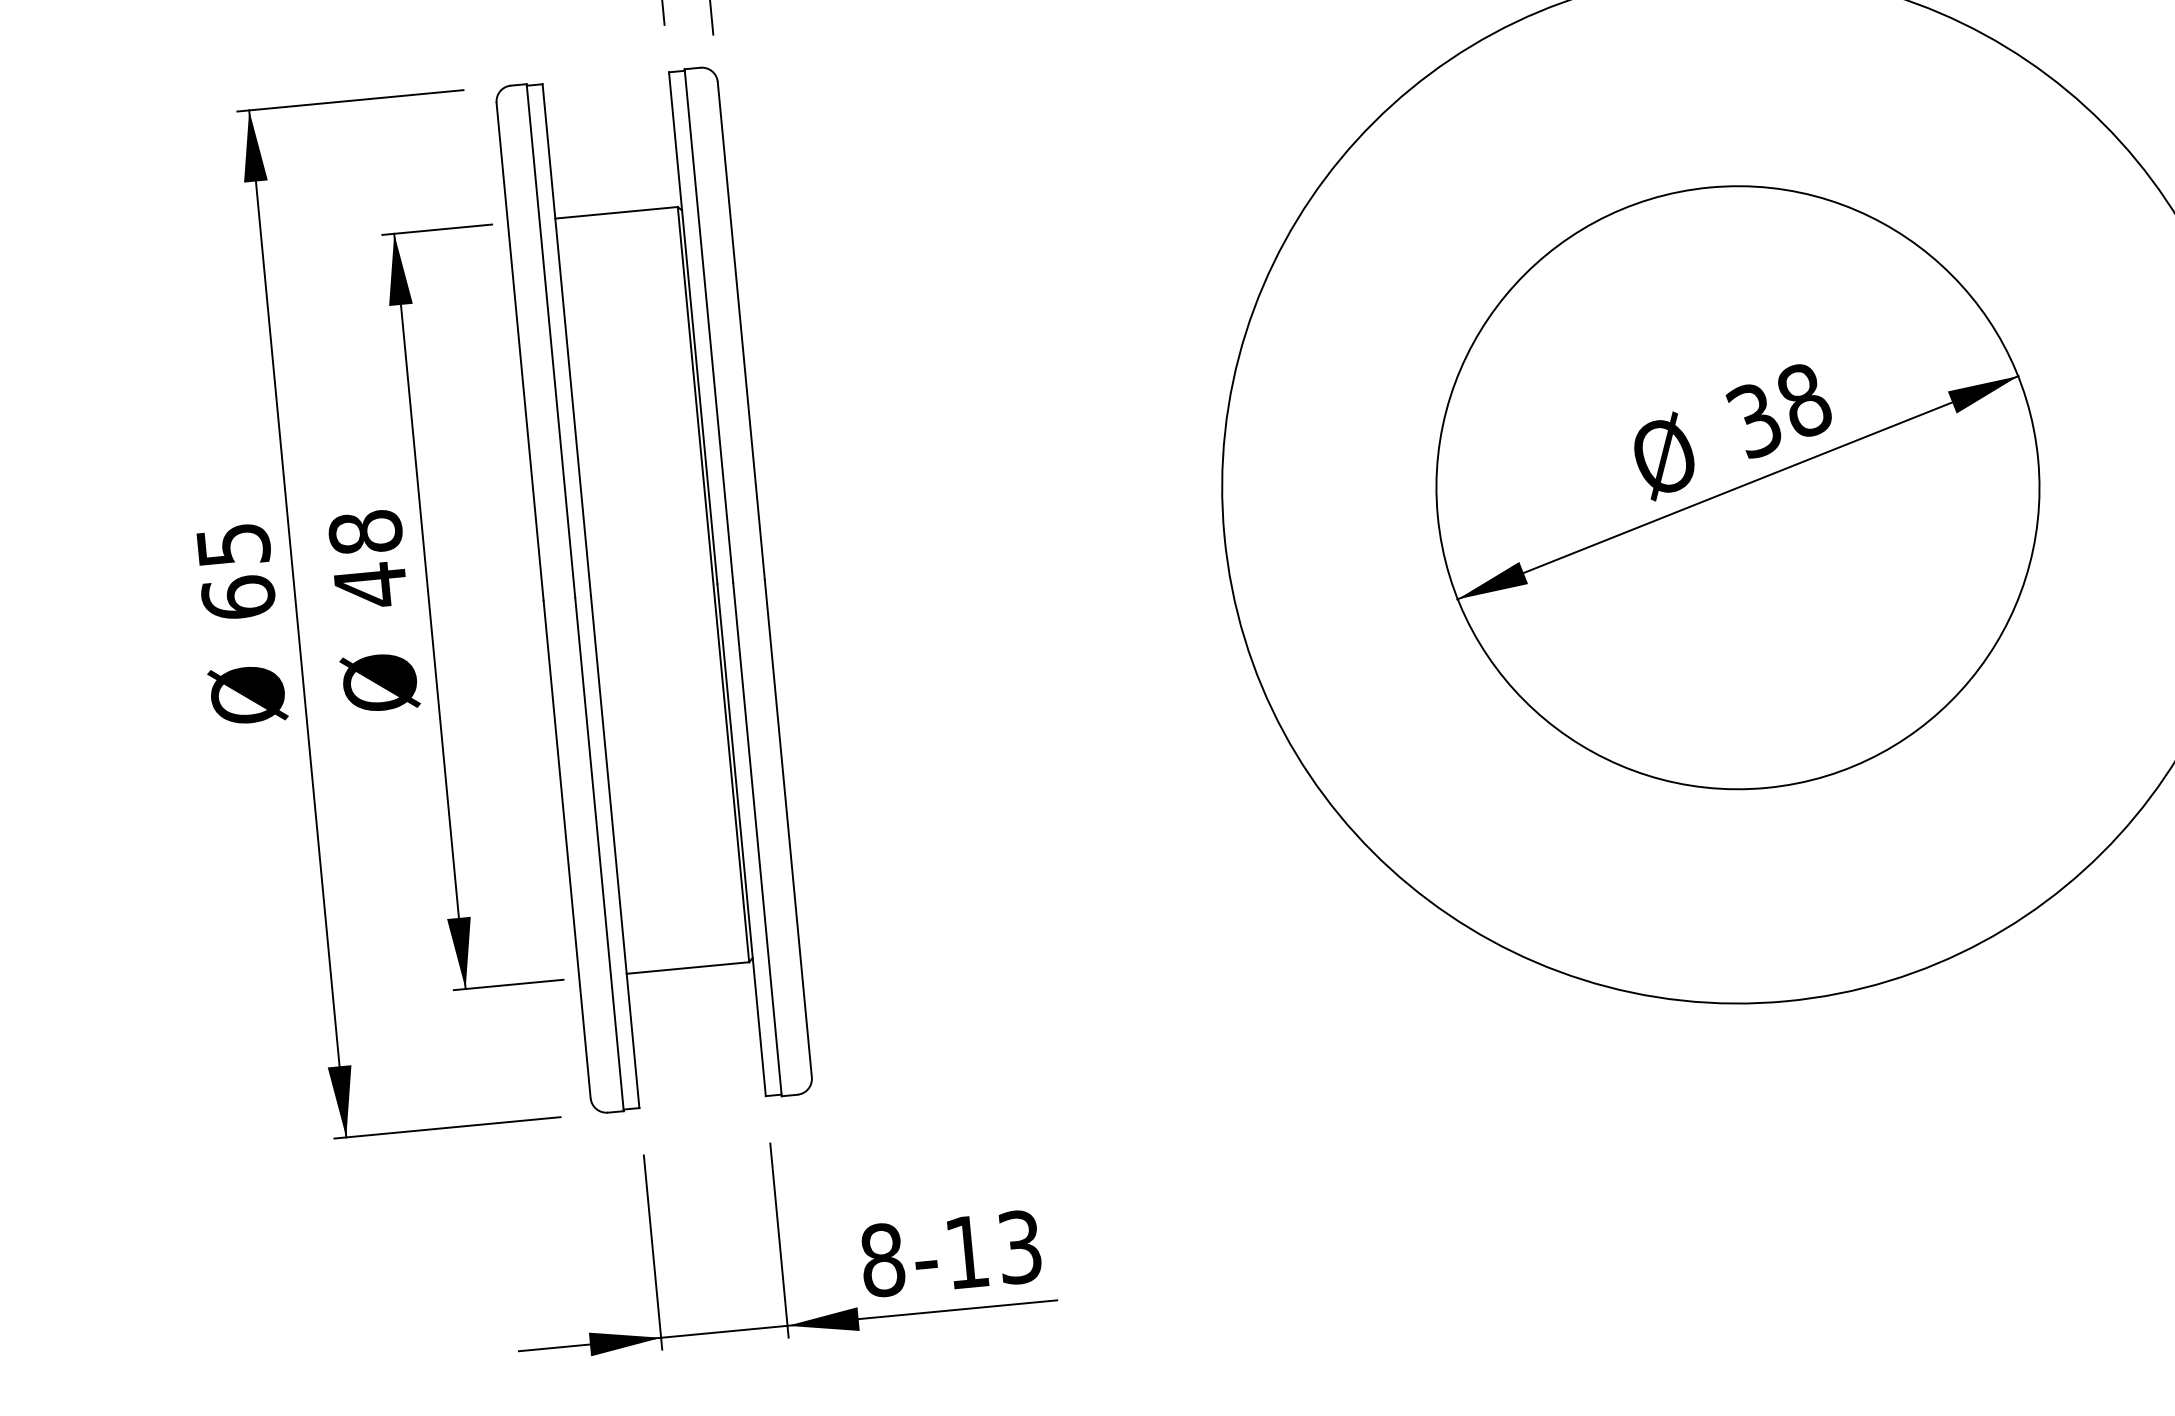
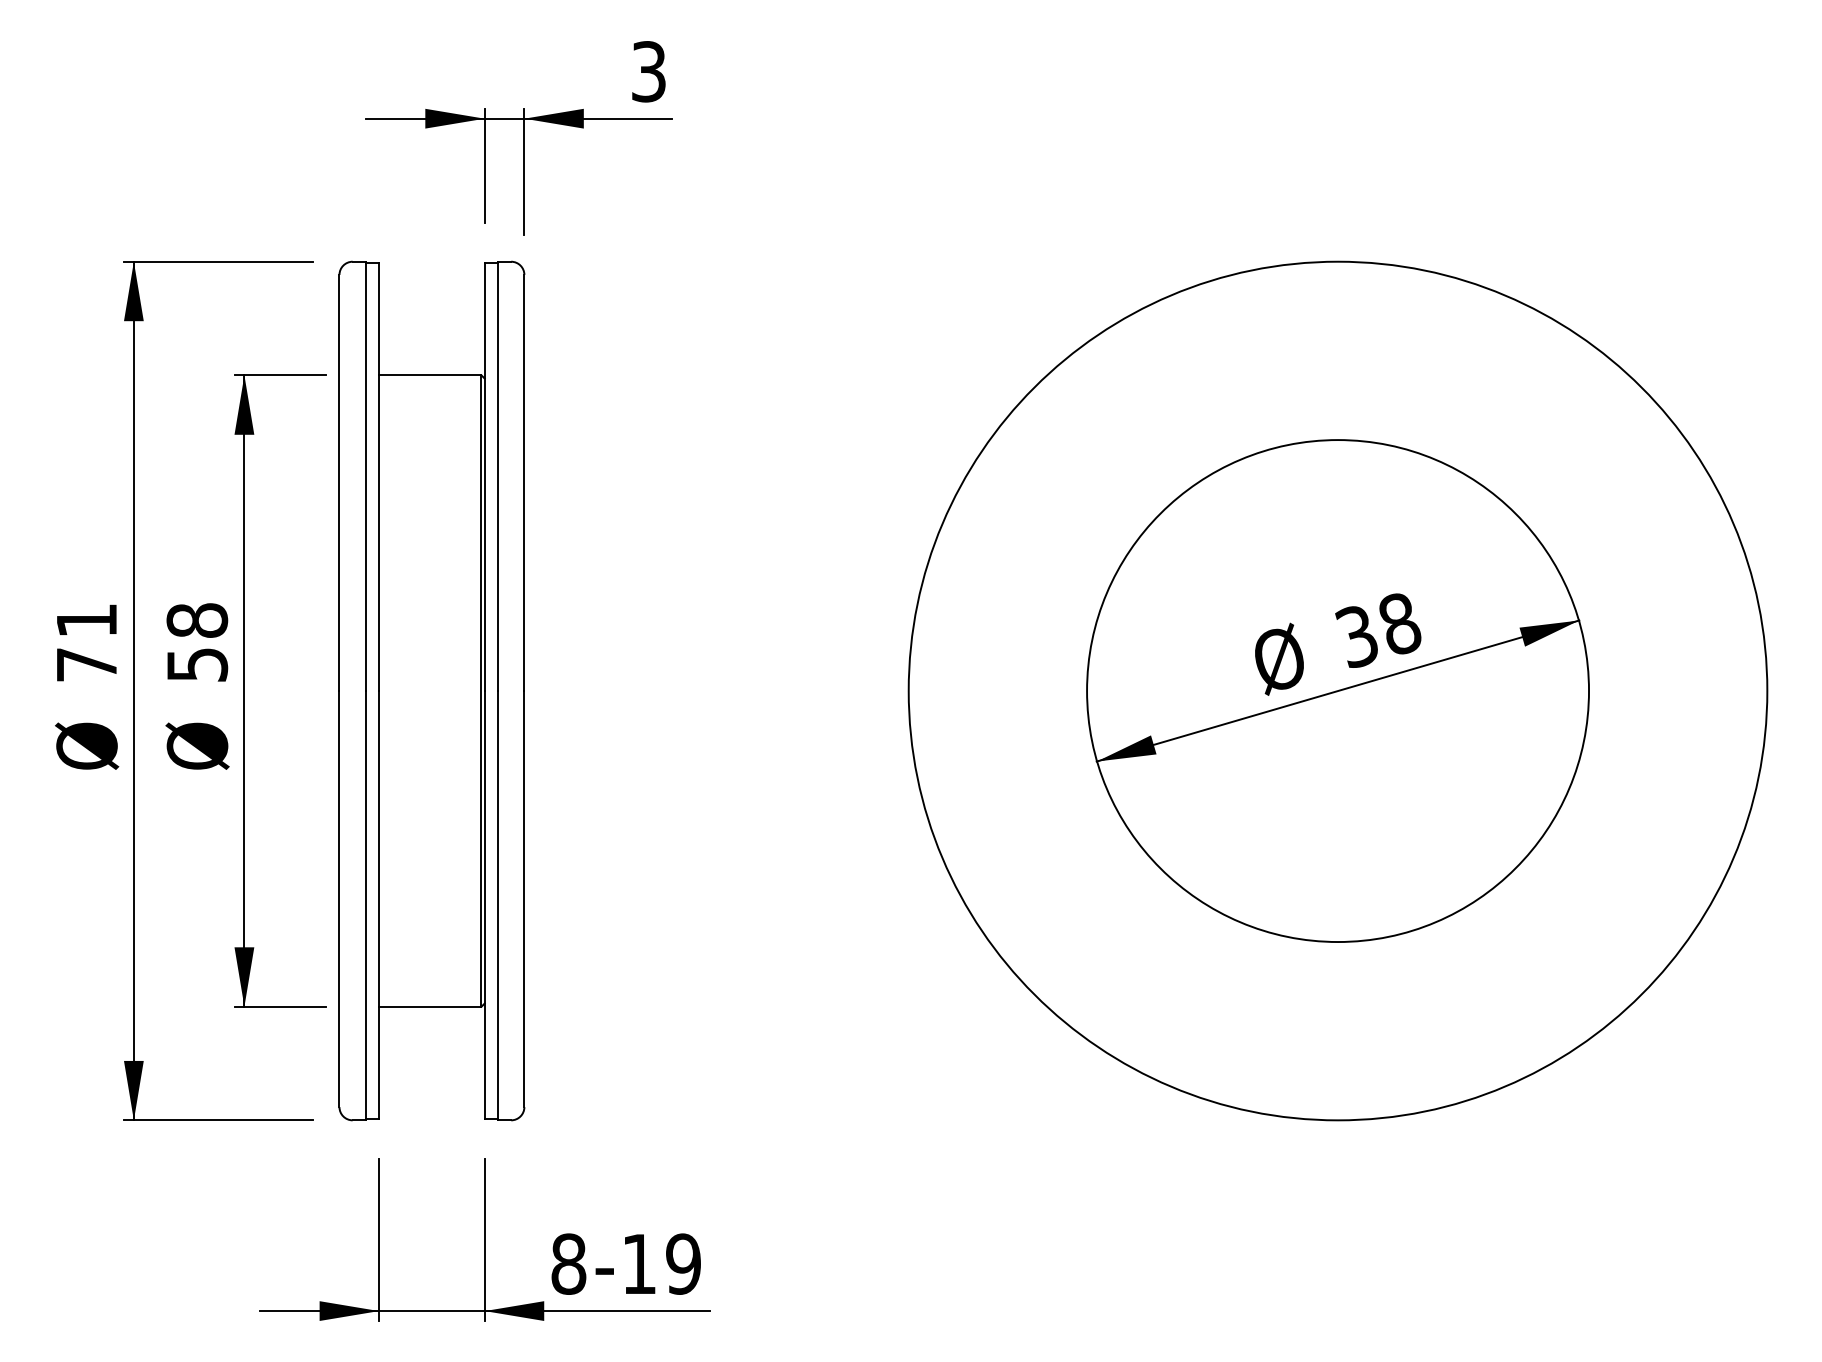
text: (235, 571) -> (86, 642), 65 -> 71
text: (370, 584) -> (197, 664), 48 -> 58
text: (1019, 1246) -> (683, 1263), -13 -> -19

